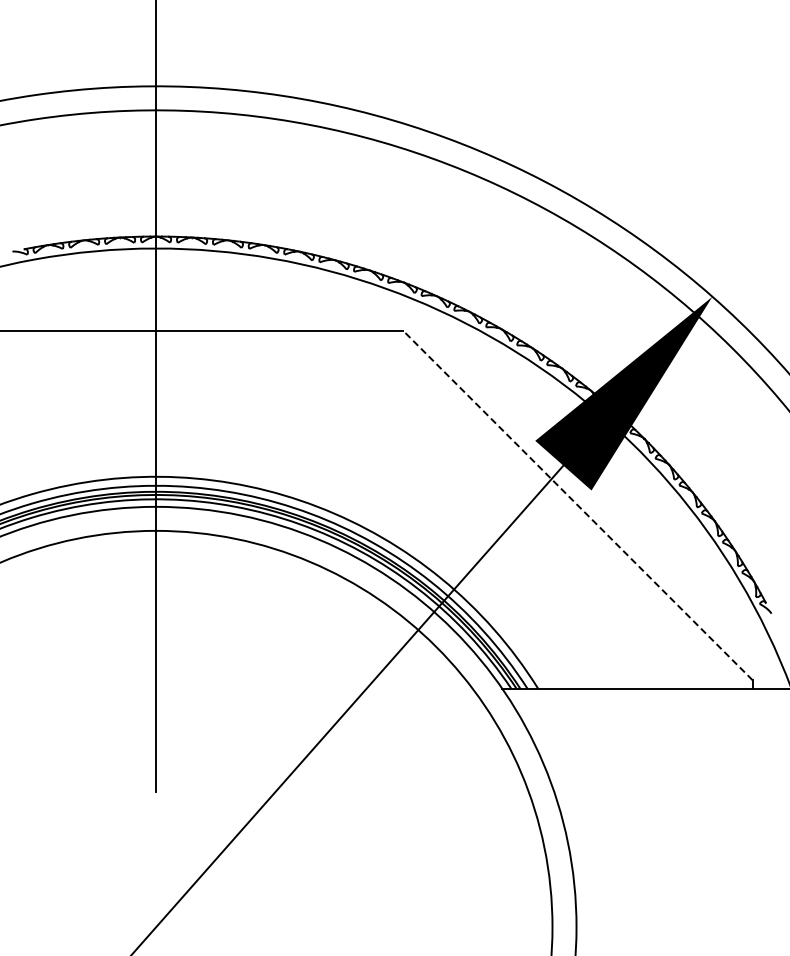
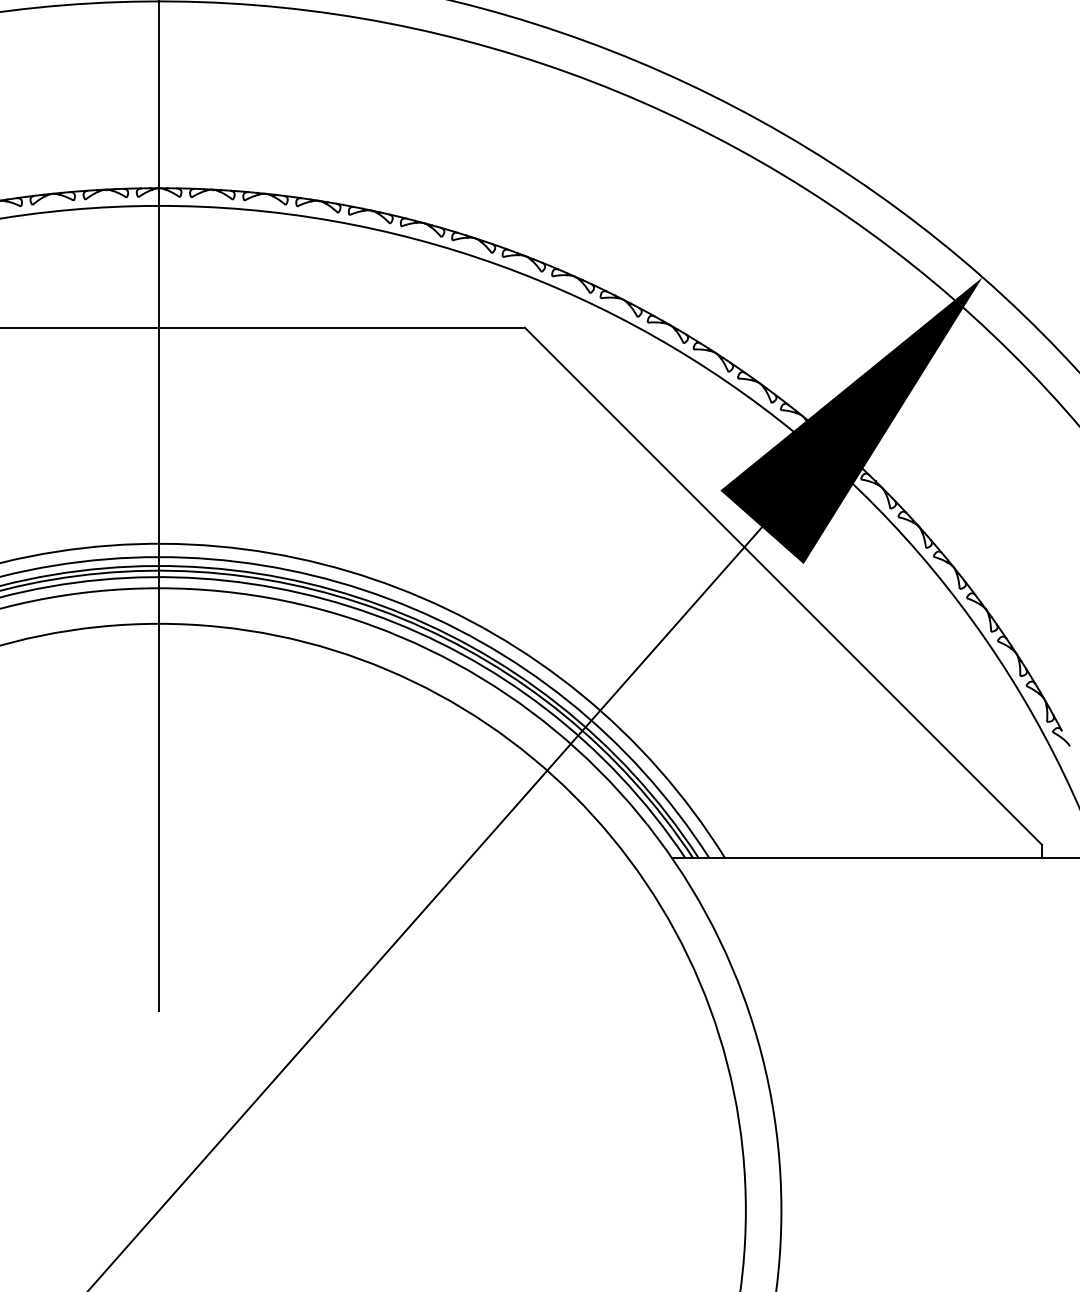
line: (577, 505) -> (782, 586), dashed -> solid

